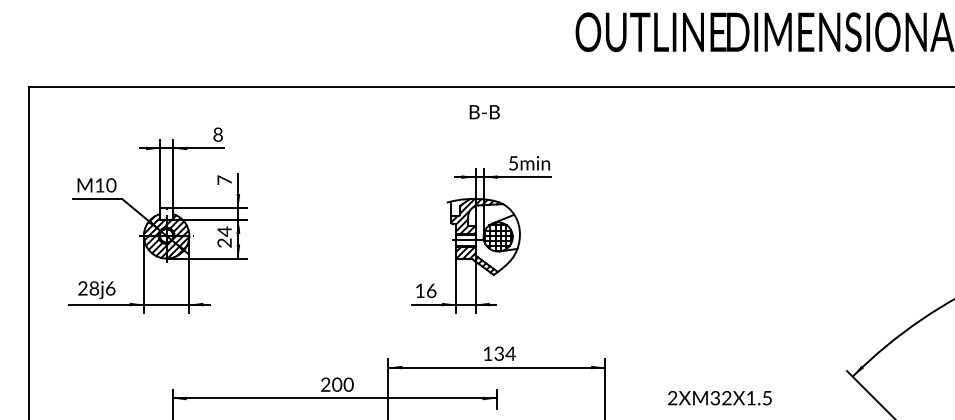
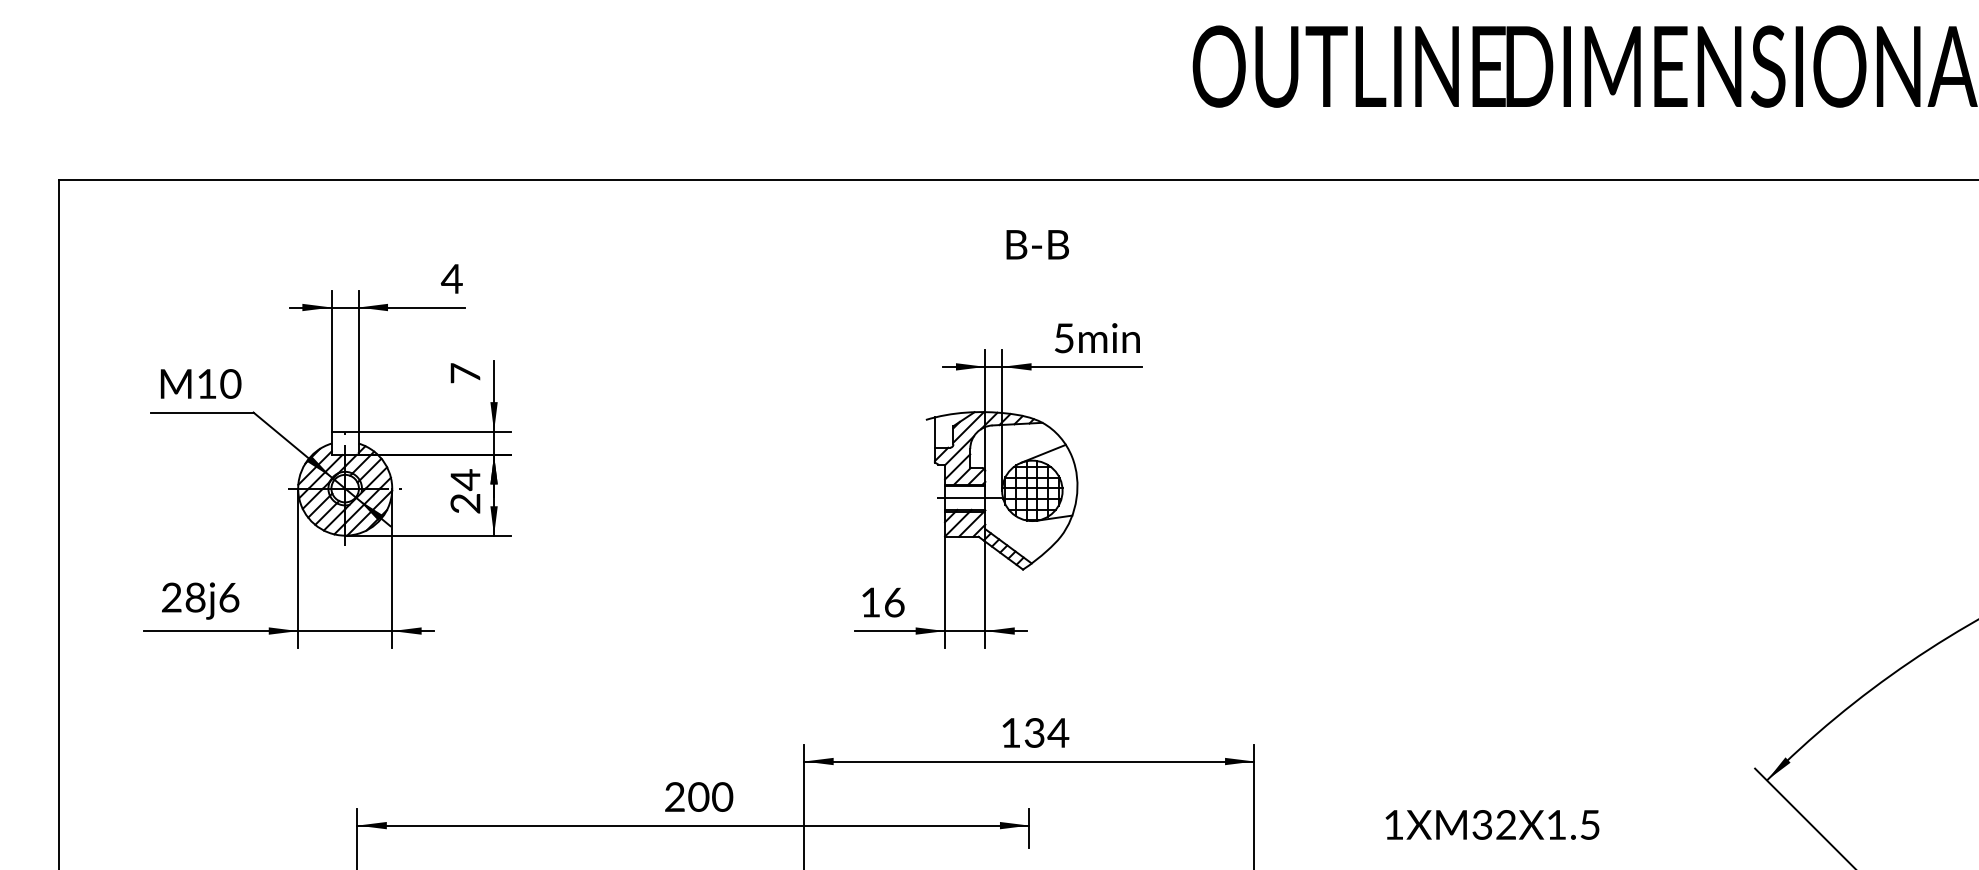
text: (484, 112) -> (1037, 245), moved
text: (217, 134) -> (450, 278), 8 -> 4
text: (672, 398) -> (1393, 825), 2XM32X1.5 -> 1XM32X1.5

